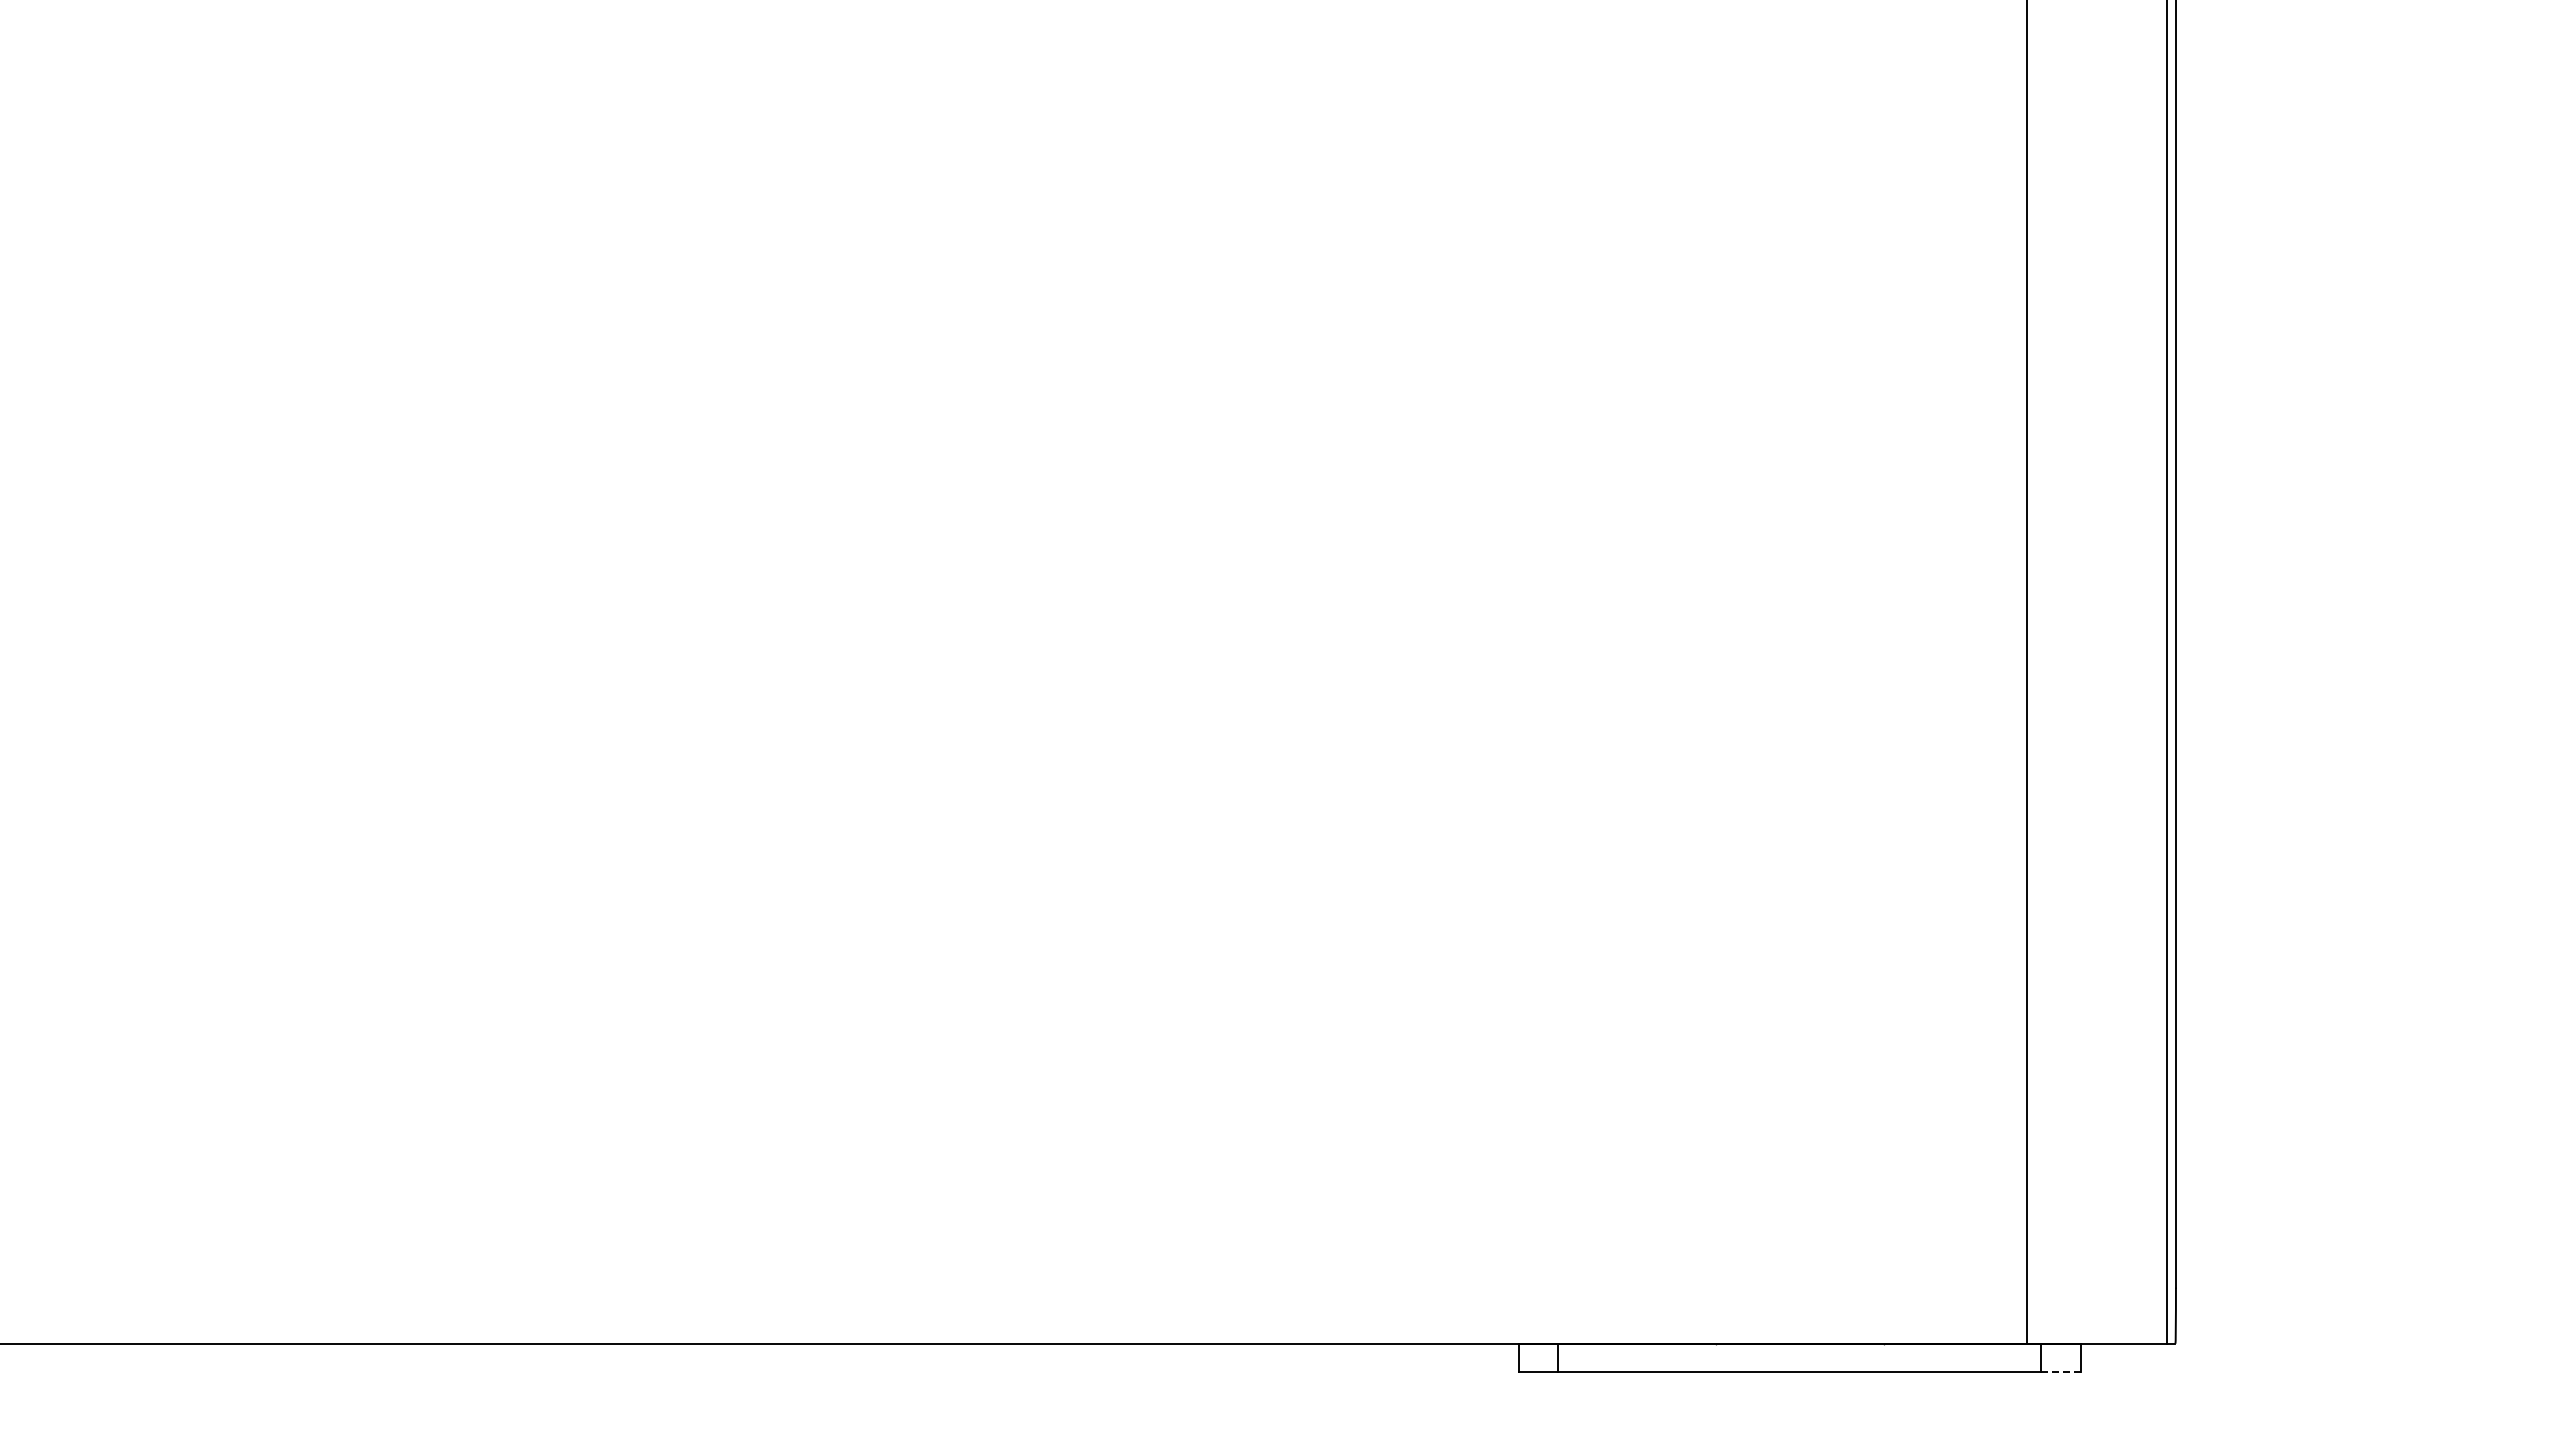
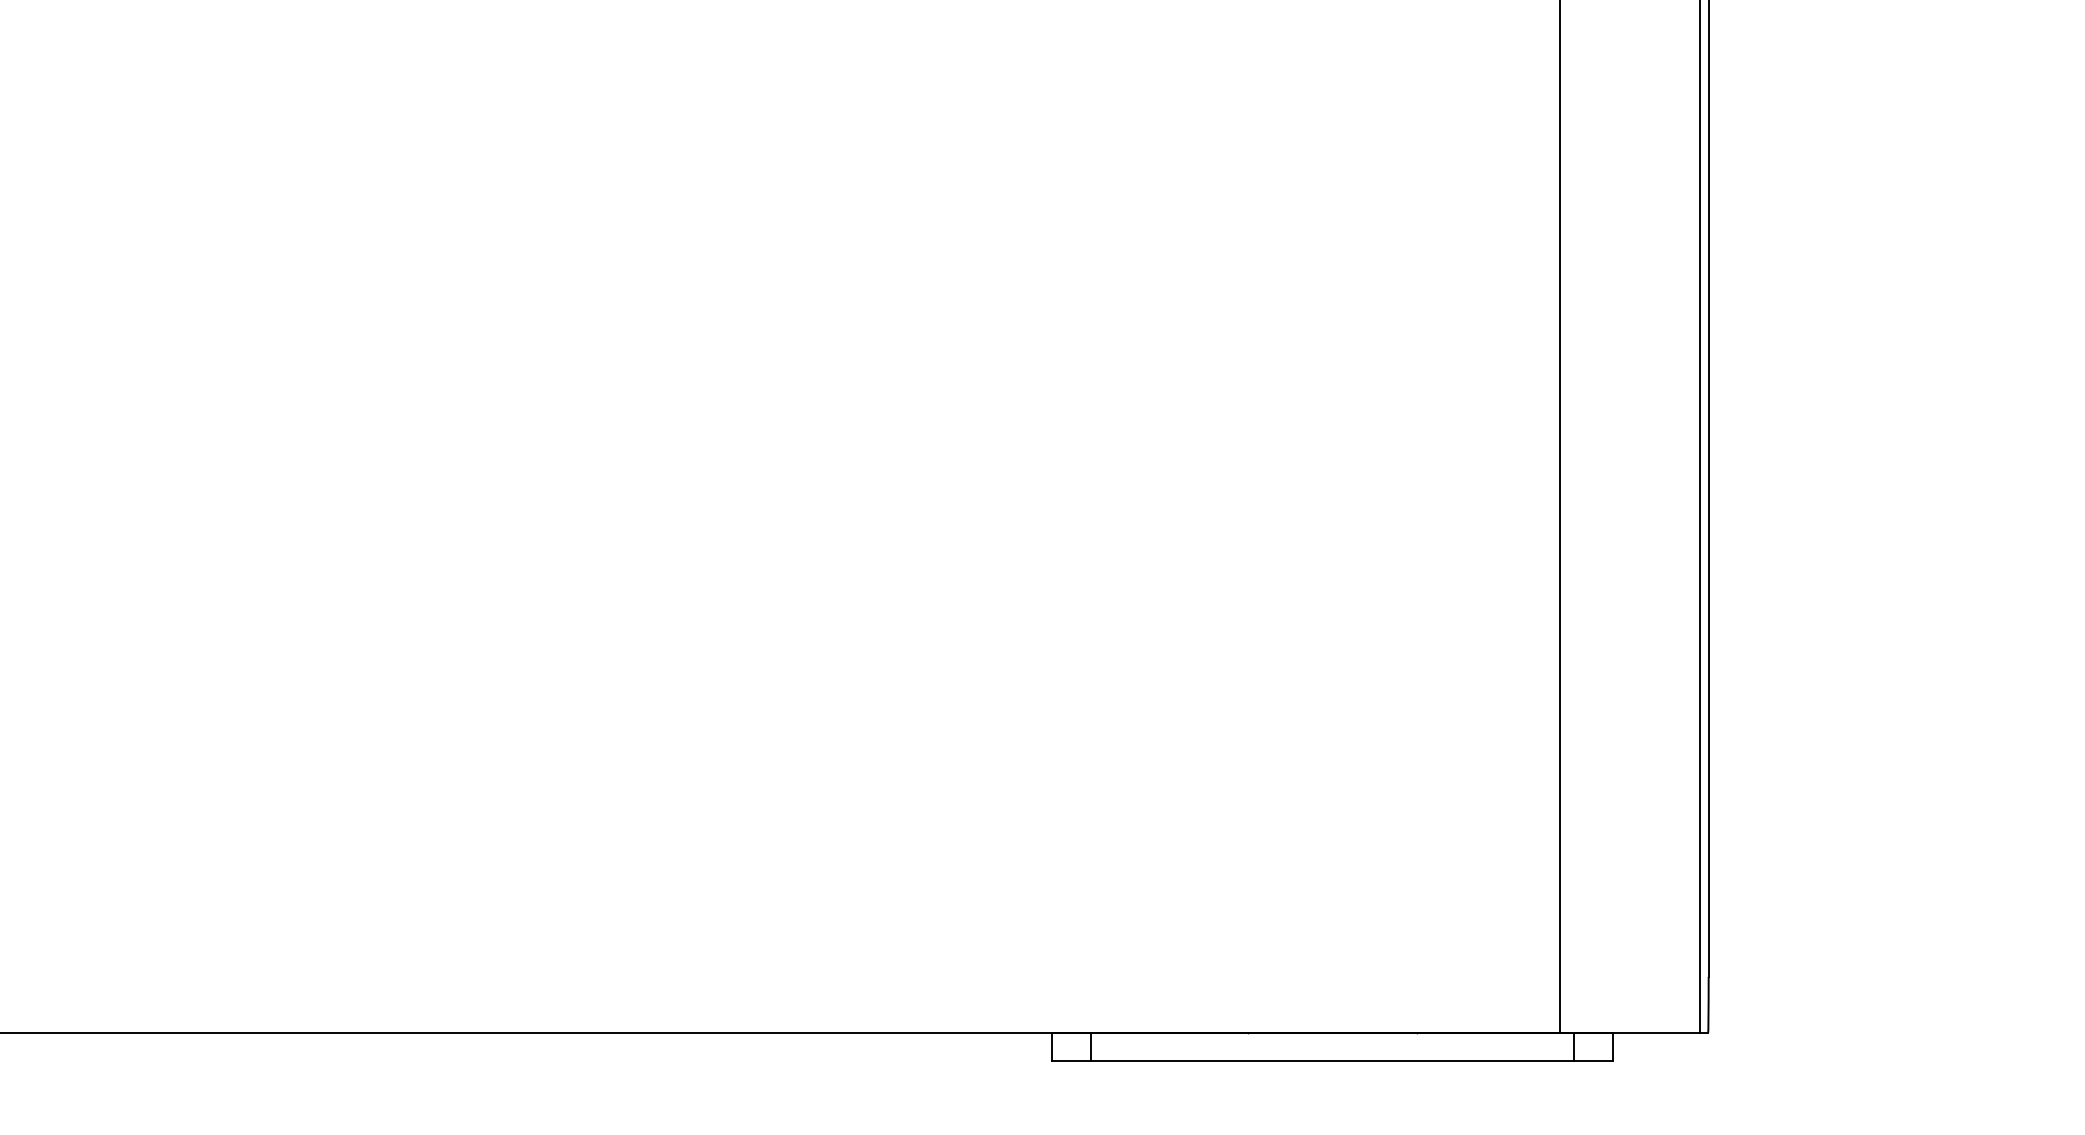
line: (2060, 1371) -> (1593, 1060), dashed -> solid

